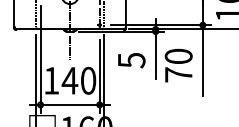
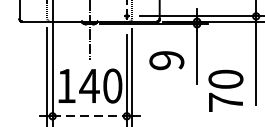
text: (131, 60) -> (166, 60), 5 -> 9
text: (178, 65) -> (225, 90), moved
line: (70, 104) -> (90, 115), solid -> dashed

